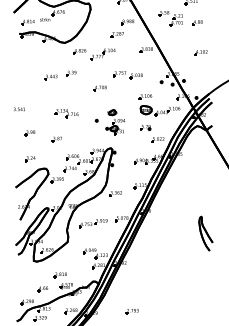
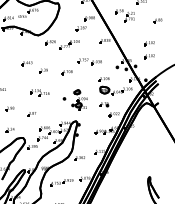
part: (197, 22) -> (158, 20), moved
part: (200, 68) -> (149, 56), added
part: (71, 73) -> (43, 70), moved

